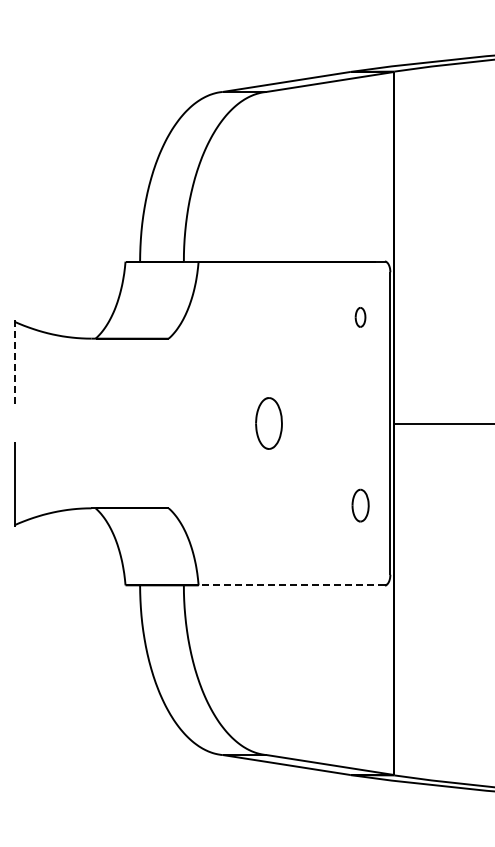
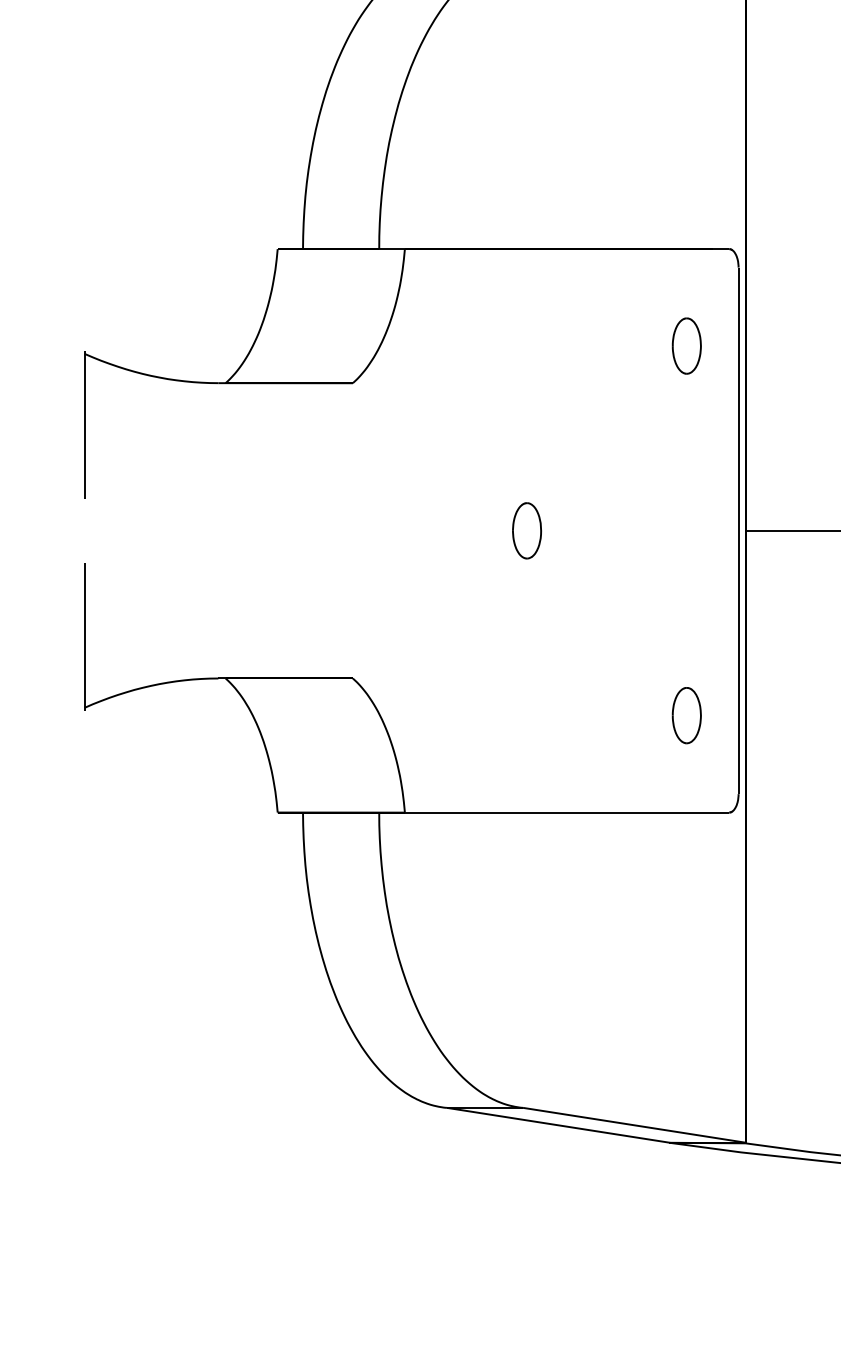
part: (360, 317) -> (686, 346), size x1.67
line: (14, 362) -> (84, 424), dashed -> solid
part: (268, 423) -> (526, 530), size x0.62
part: (360, 505) -> (686, 715), moved
line: (291, 585) -> (566, 812), dashed -> solid

